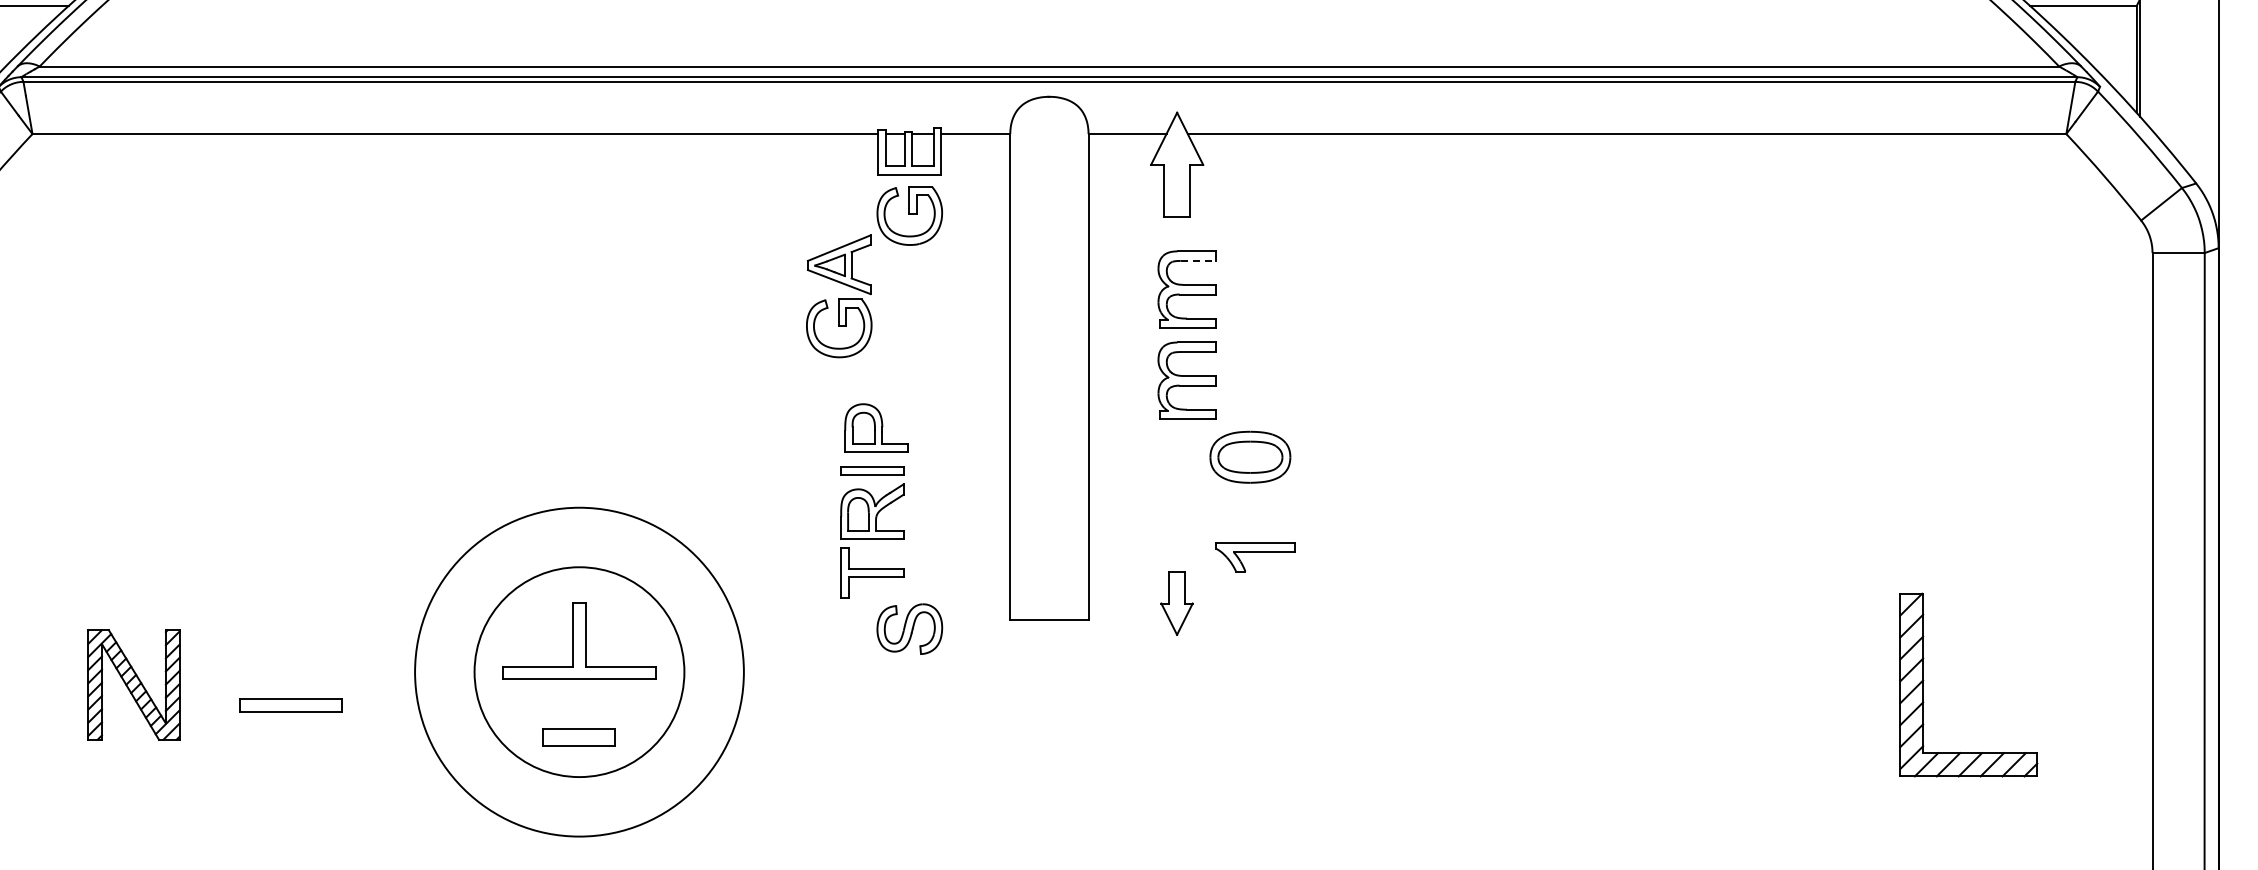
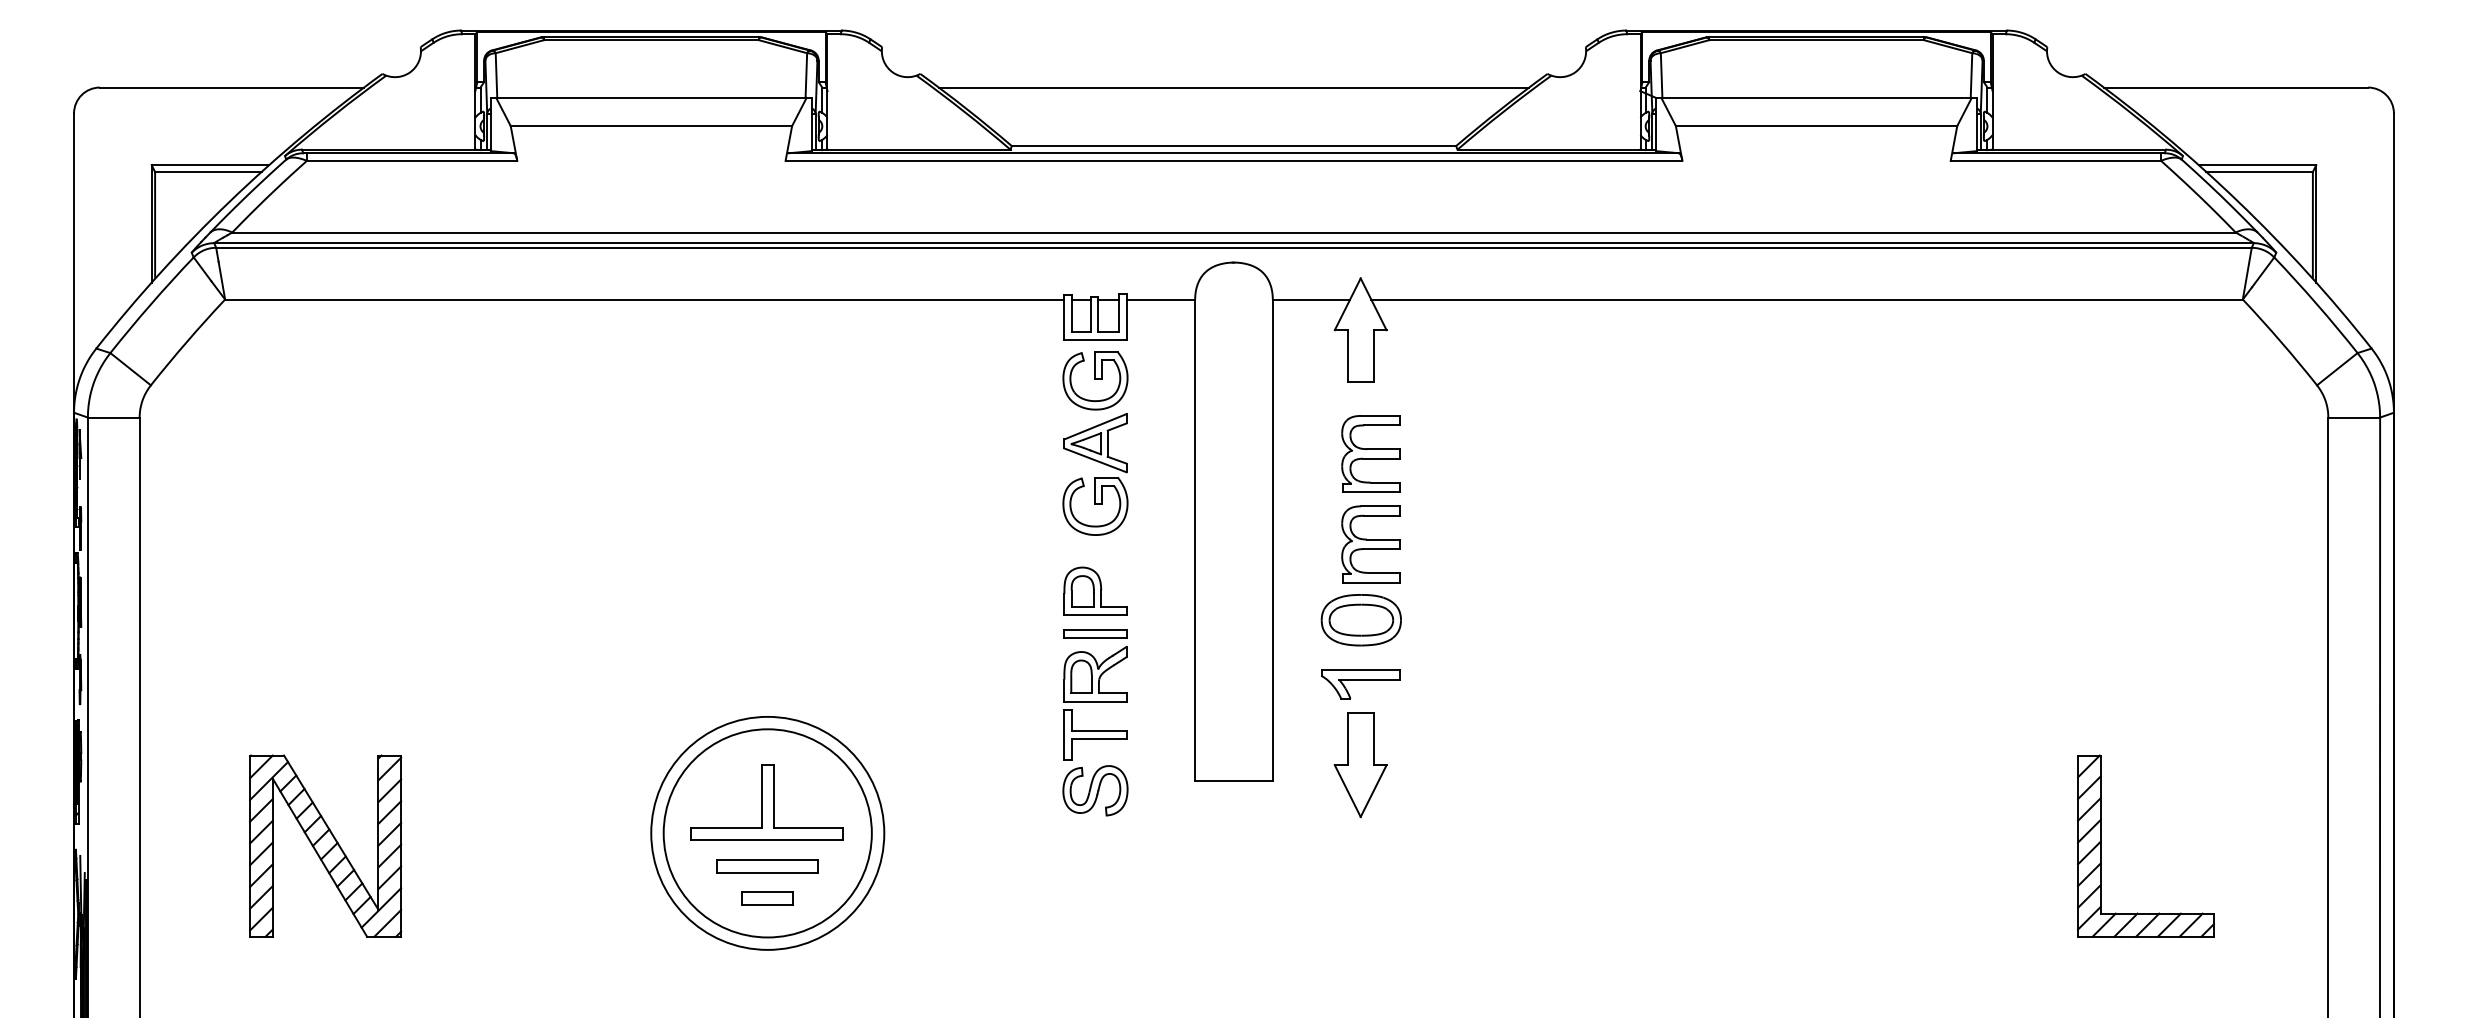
line: (1198, 261) -> (1381, 425), dashed -> solid
part: (839, 296) -> (1095, 474), moved
part: (876, 427) -> (1095, 590), moved
part: (1249, 457) -> (1360, 620), moved
part: (872, 532) -> (1095, 694), moved
part: (1255, 557) -> (1360, 684), moved
part: (1176, 603) -> (1360, 765), size x1.67
circle: (579, 671) -> (767, 832), size x0.71
part: (133, 684) -> (325, 845), size x1.67
part: (290, 705) -> (767, 866), moved
part: (579, 737) -> (767, 898), size x0.71

